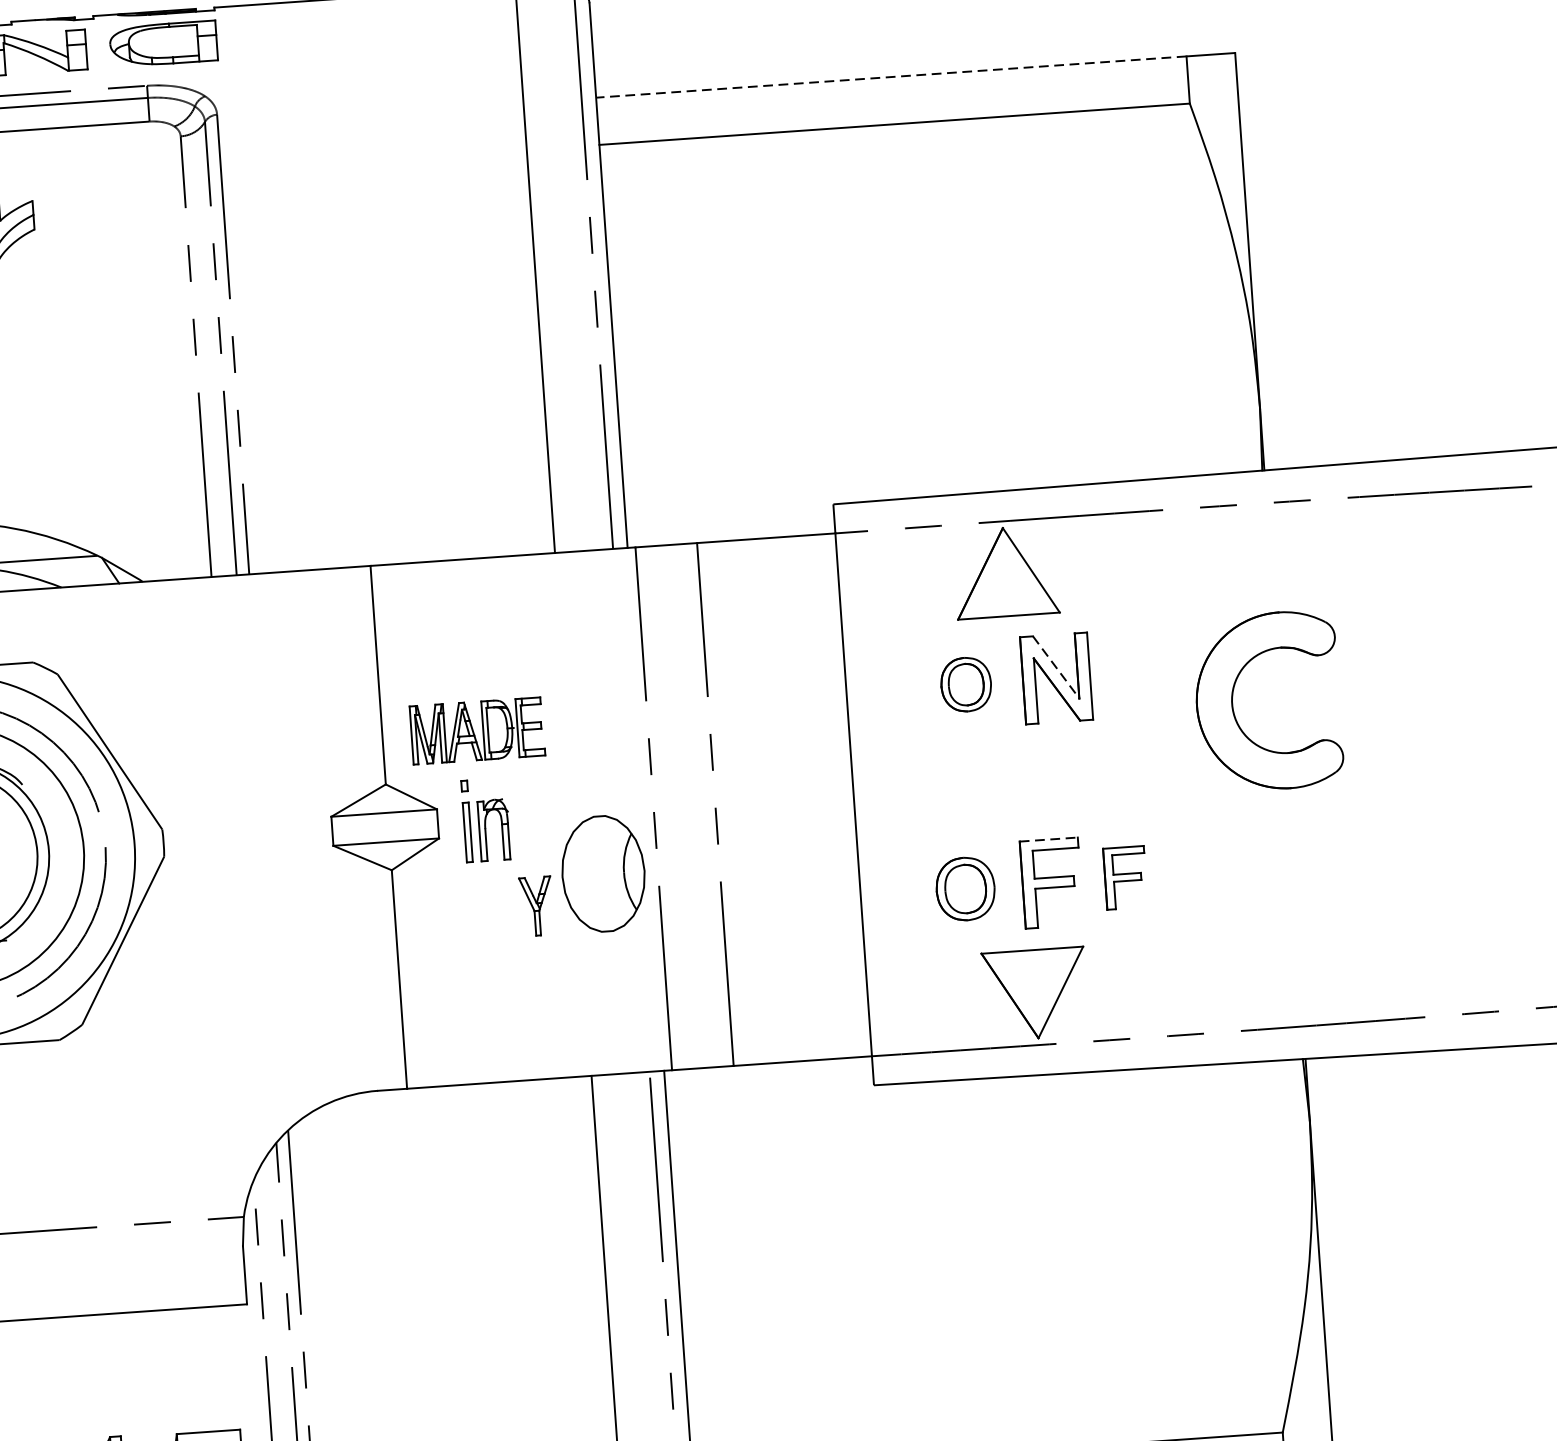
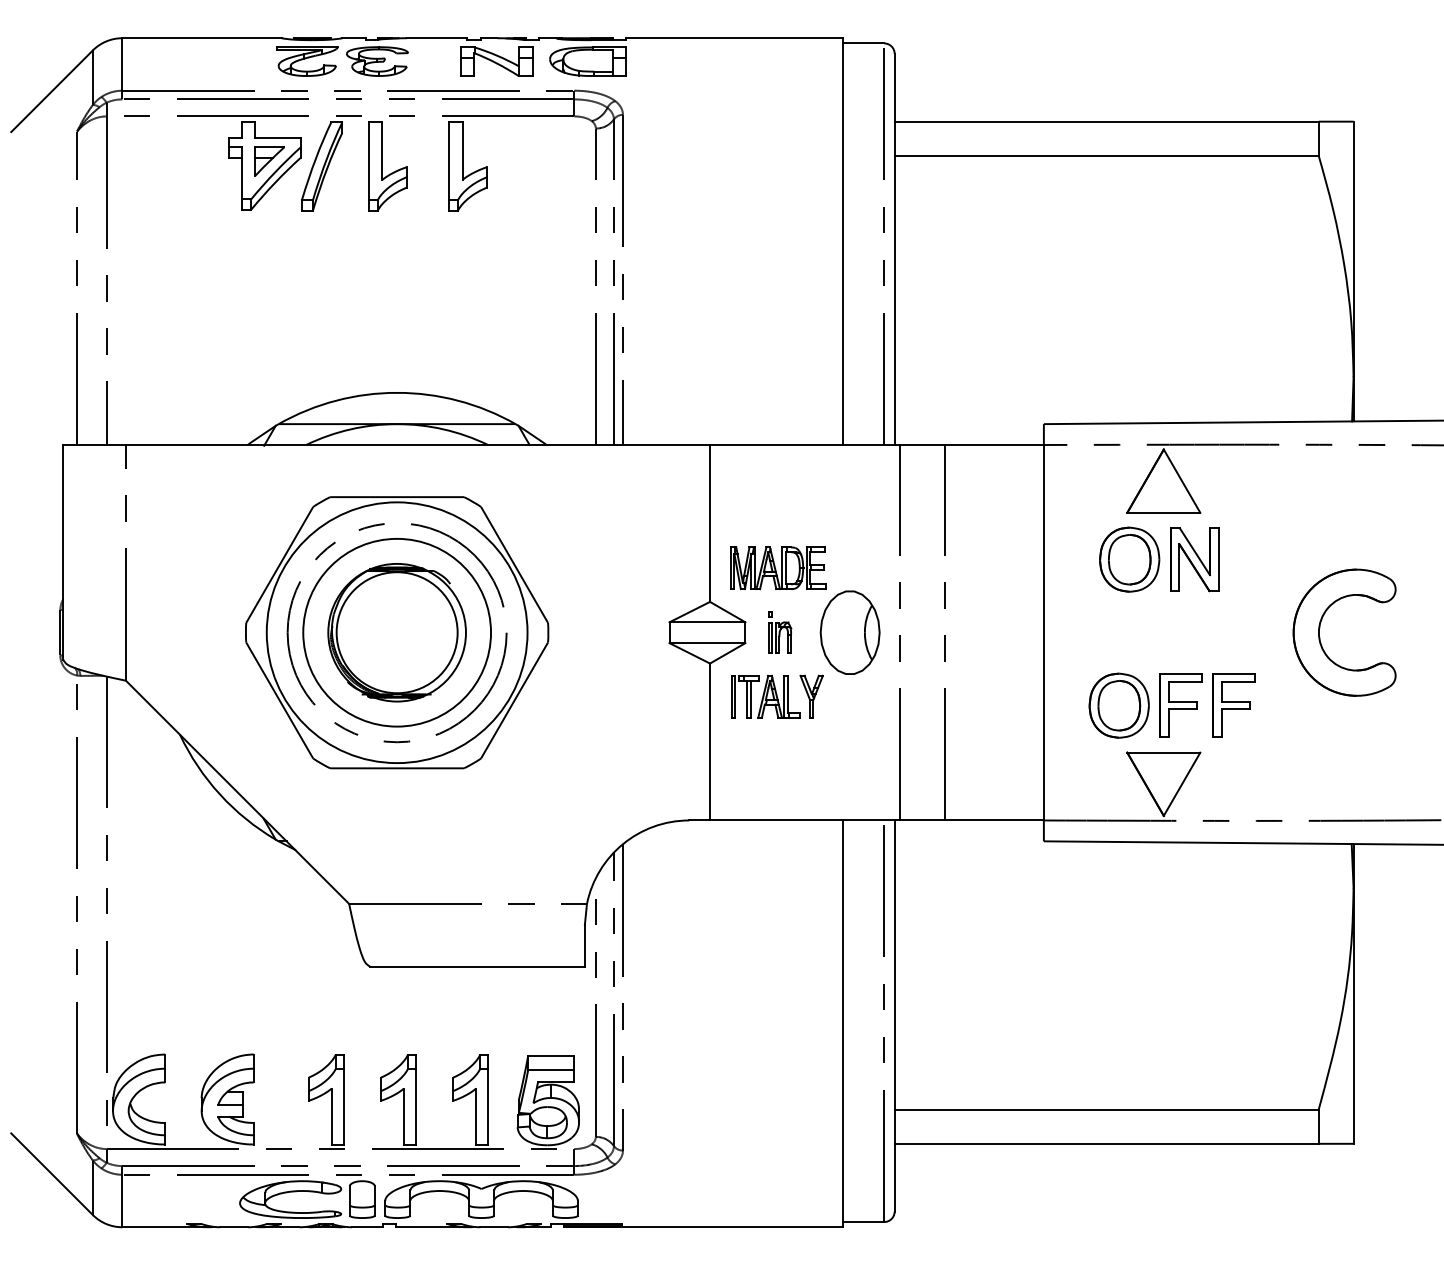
line: (891, 76) -> (1106, 121), dashed -> solid
line: (1055, 667) -> (1194, 551), dashed -> solid
part: (965, 684) -> (1129, 559), size x1.67
part: (1233, 697) -> (1320, 628), moved
part: (486, 820) -> (780, 632), size x0.71
line: (1049, 839) -> (1181, 674), dashed -> solid
part: (602, 873) -> (849, 632), moved
part: (1124, 877) -> (1233, 705), size x1.43
part: (964, 888) -> (1118, 705), size x1.43
part: (472, 910) -> (765, 696), added

